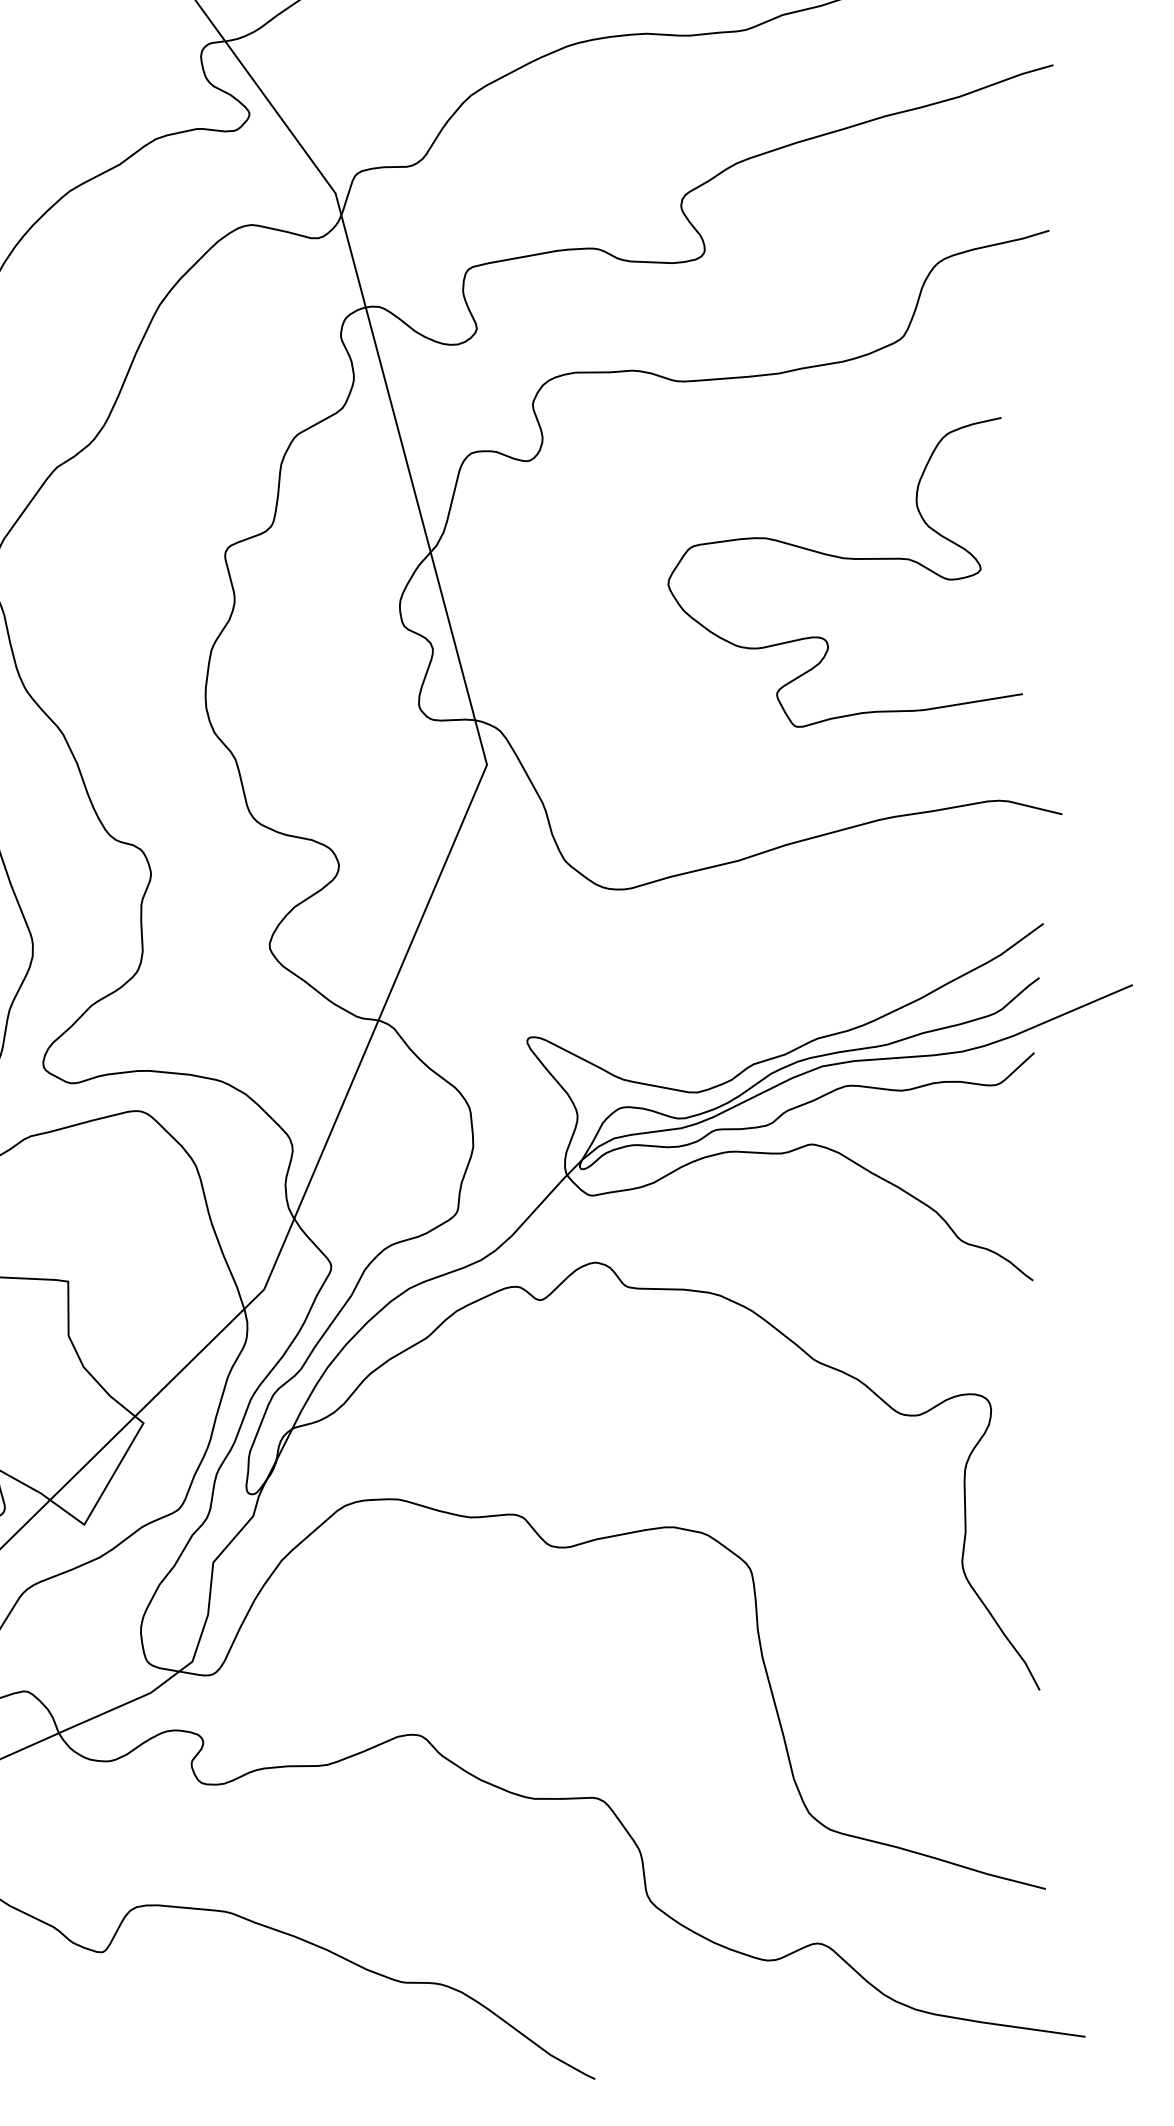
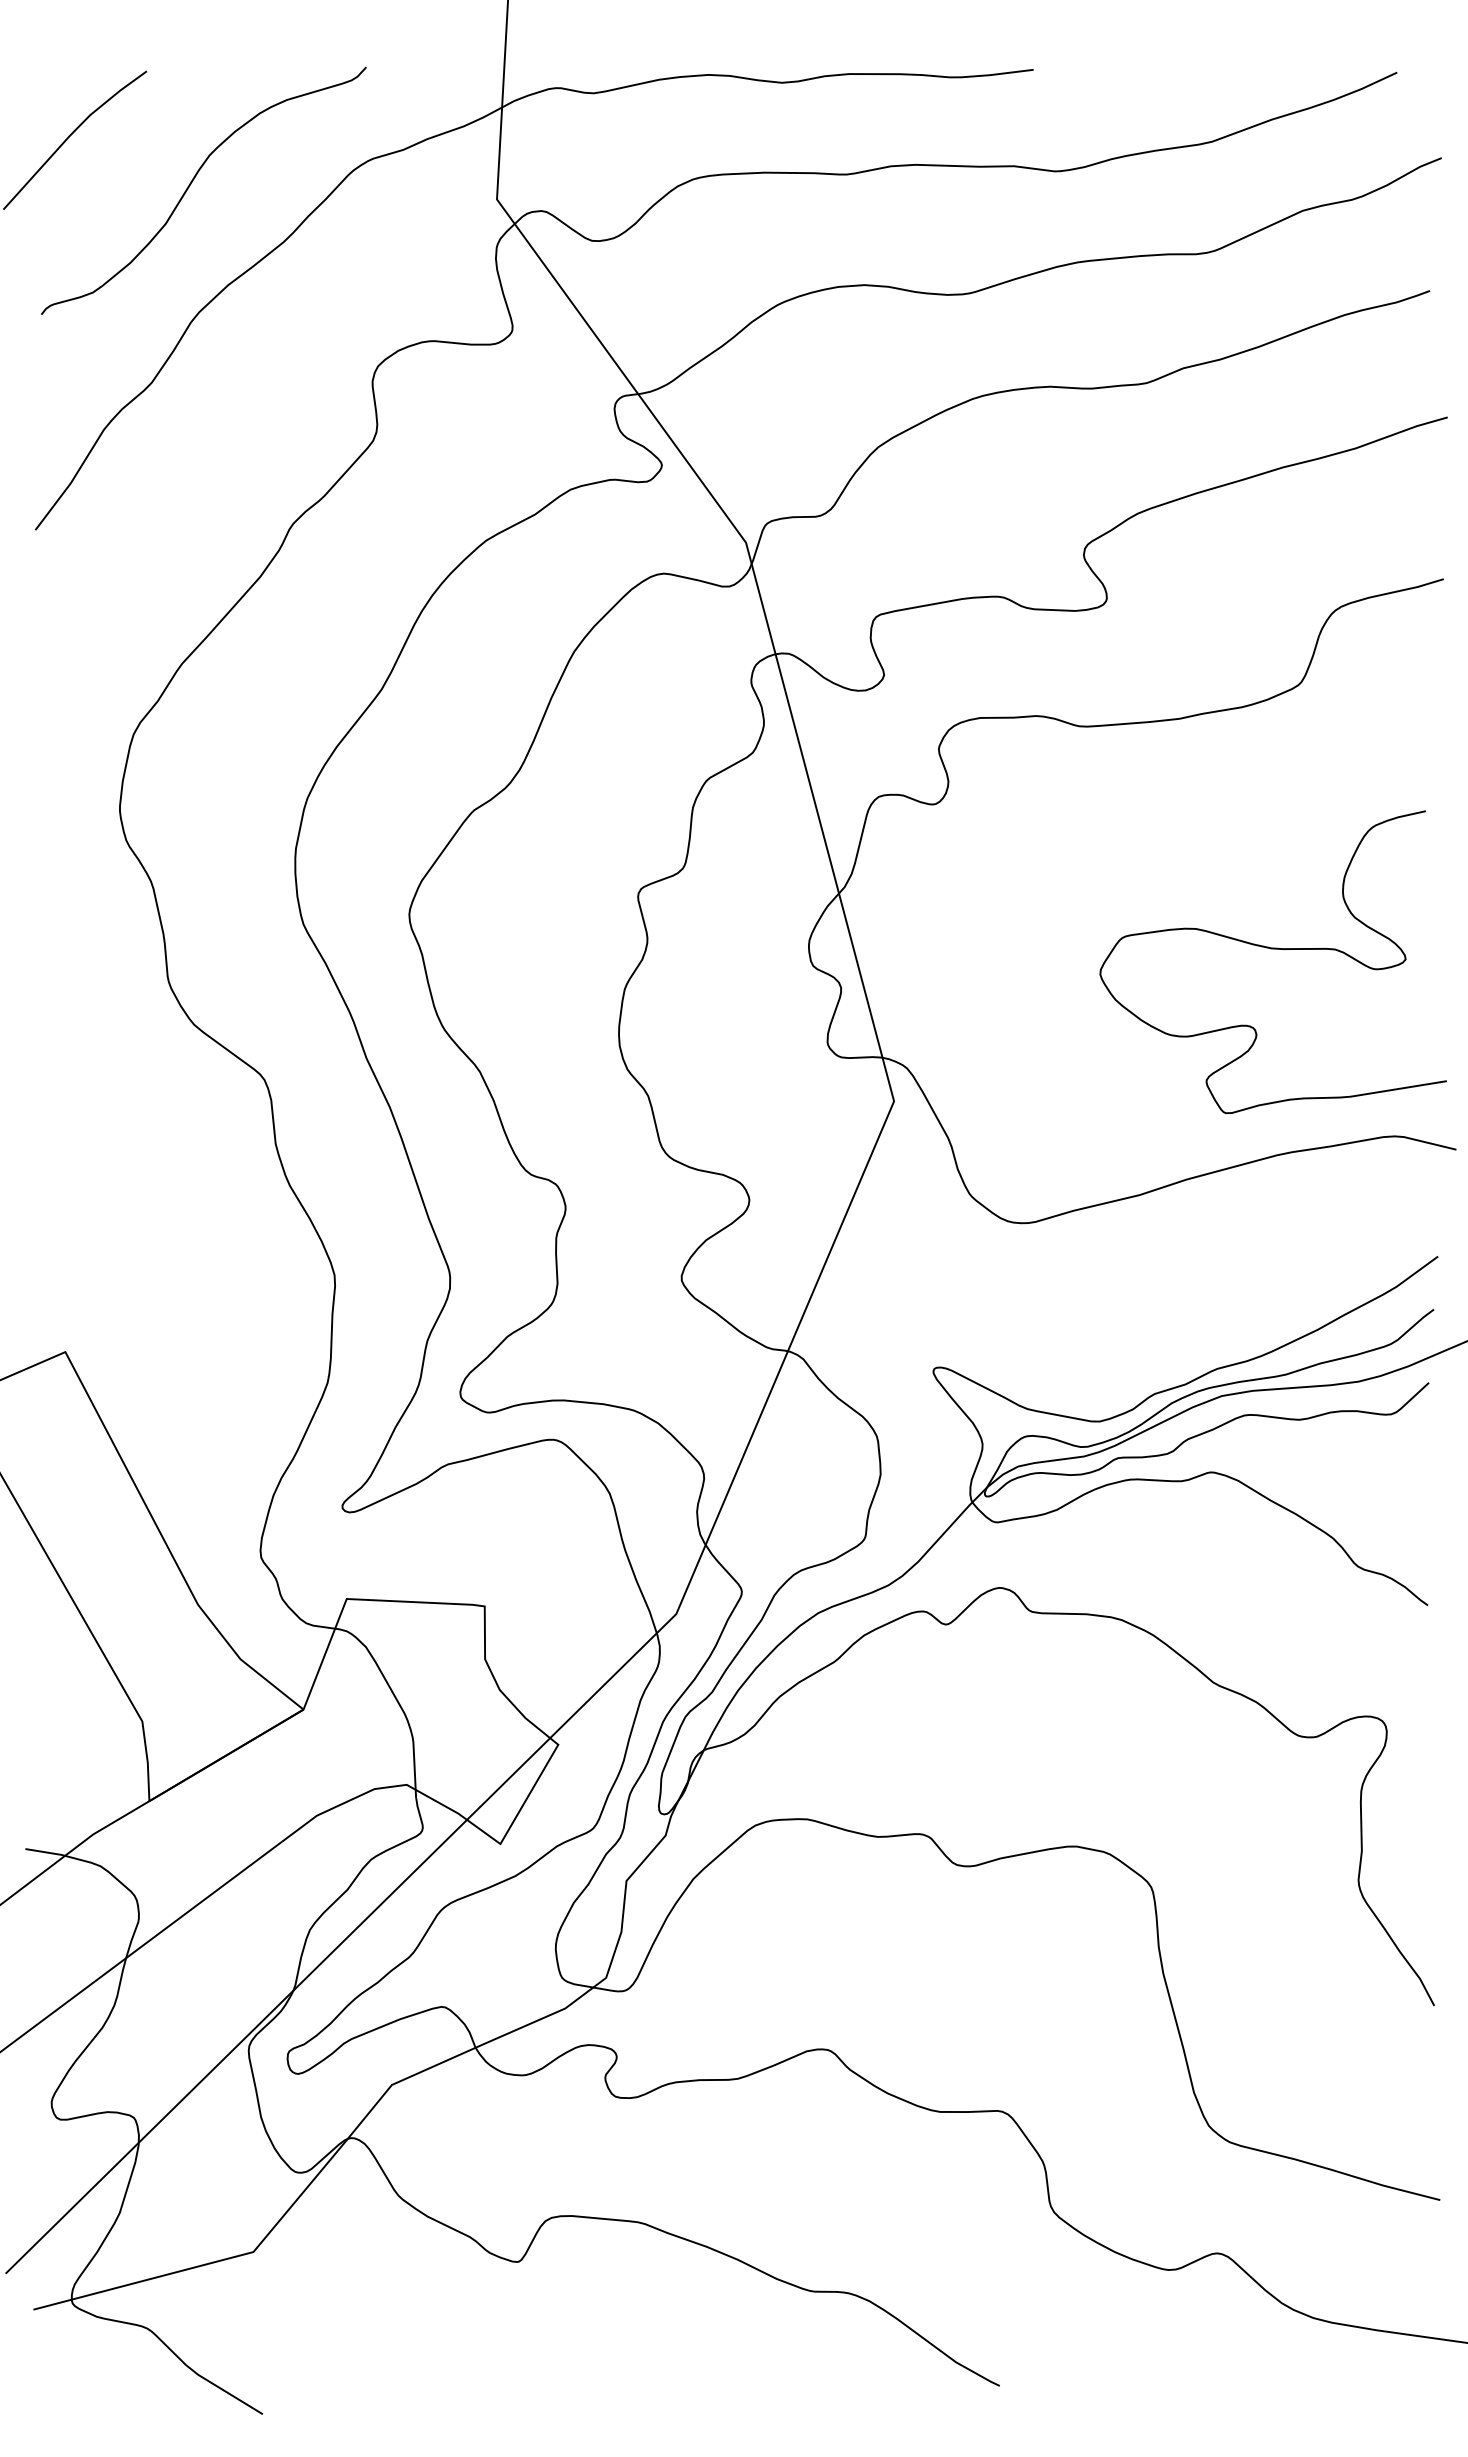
curve: (844, 559) -> (1272, 949), moved

